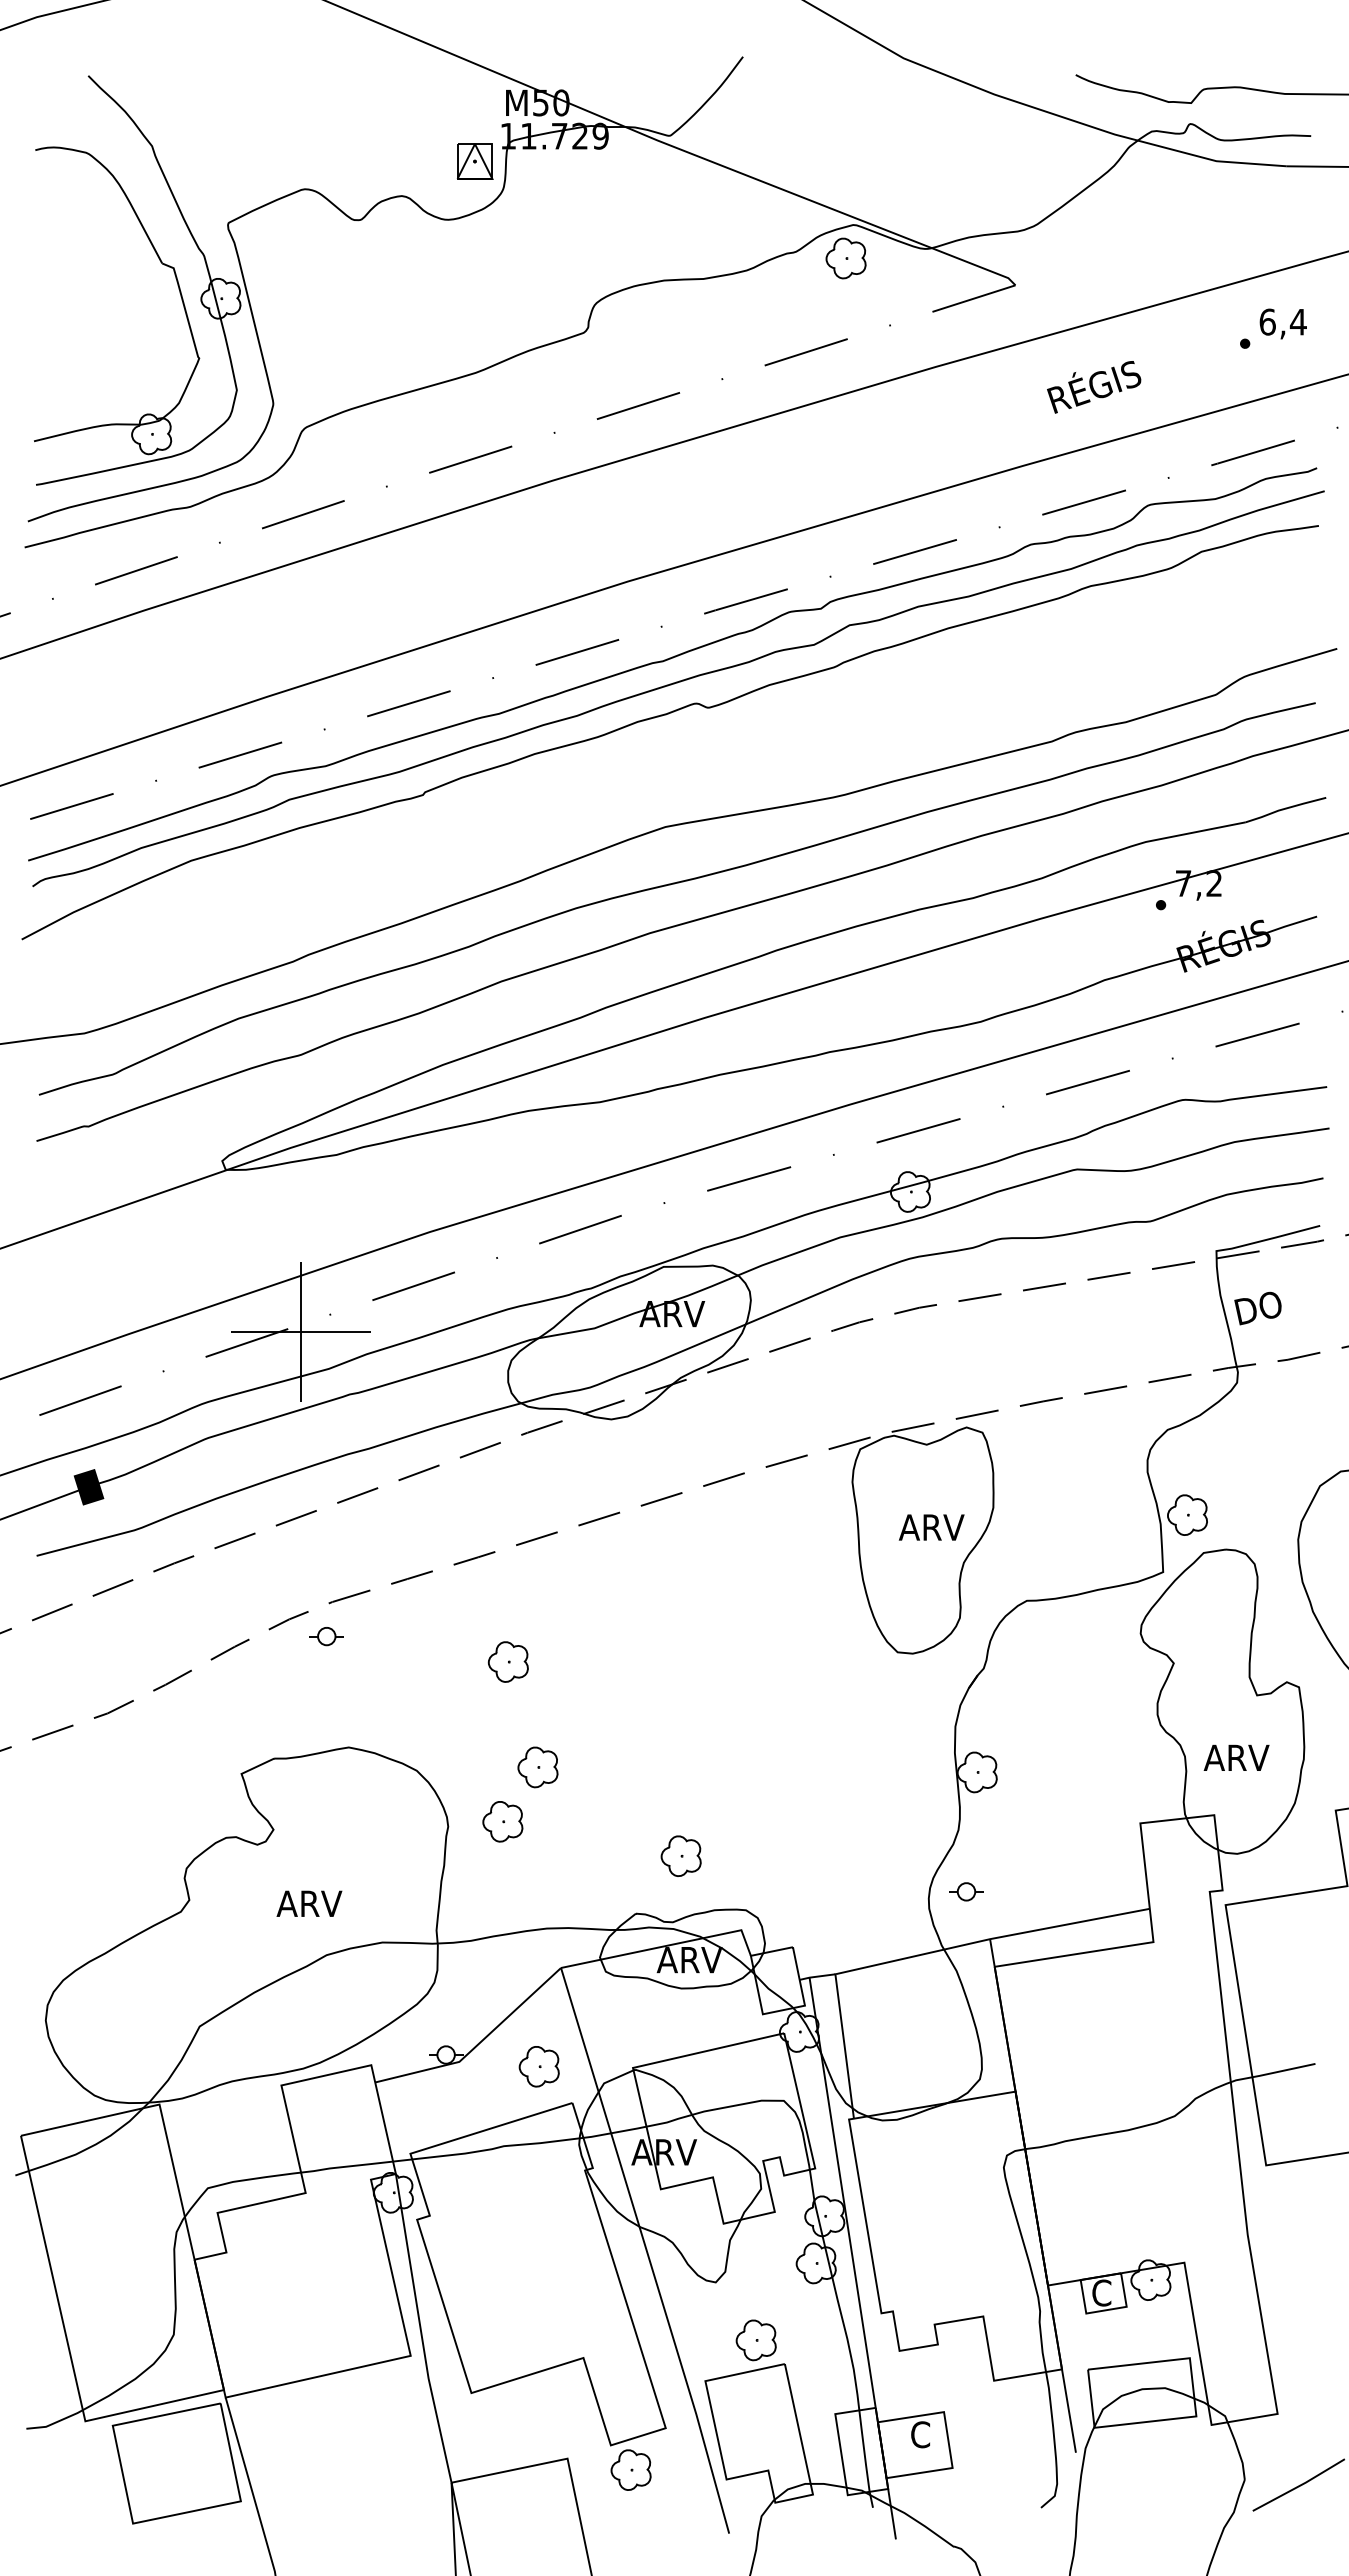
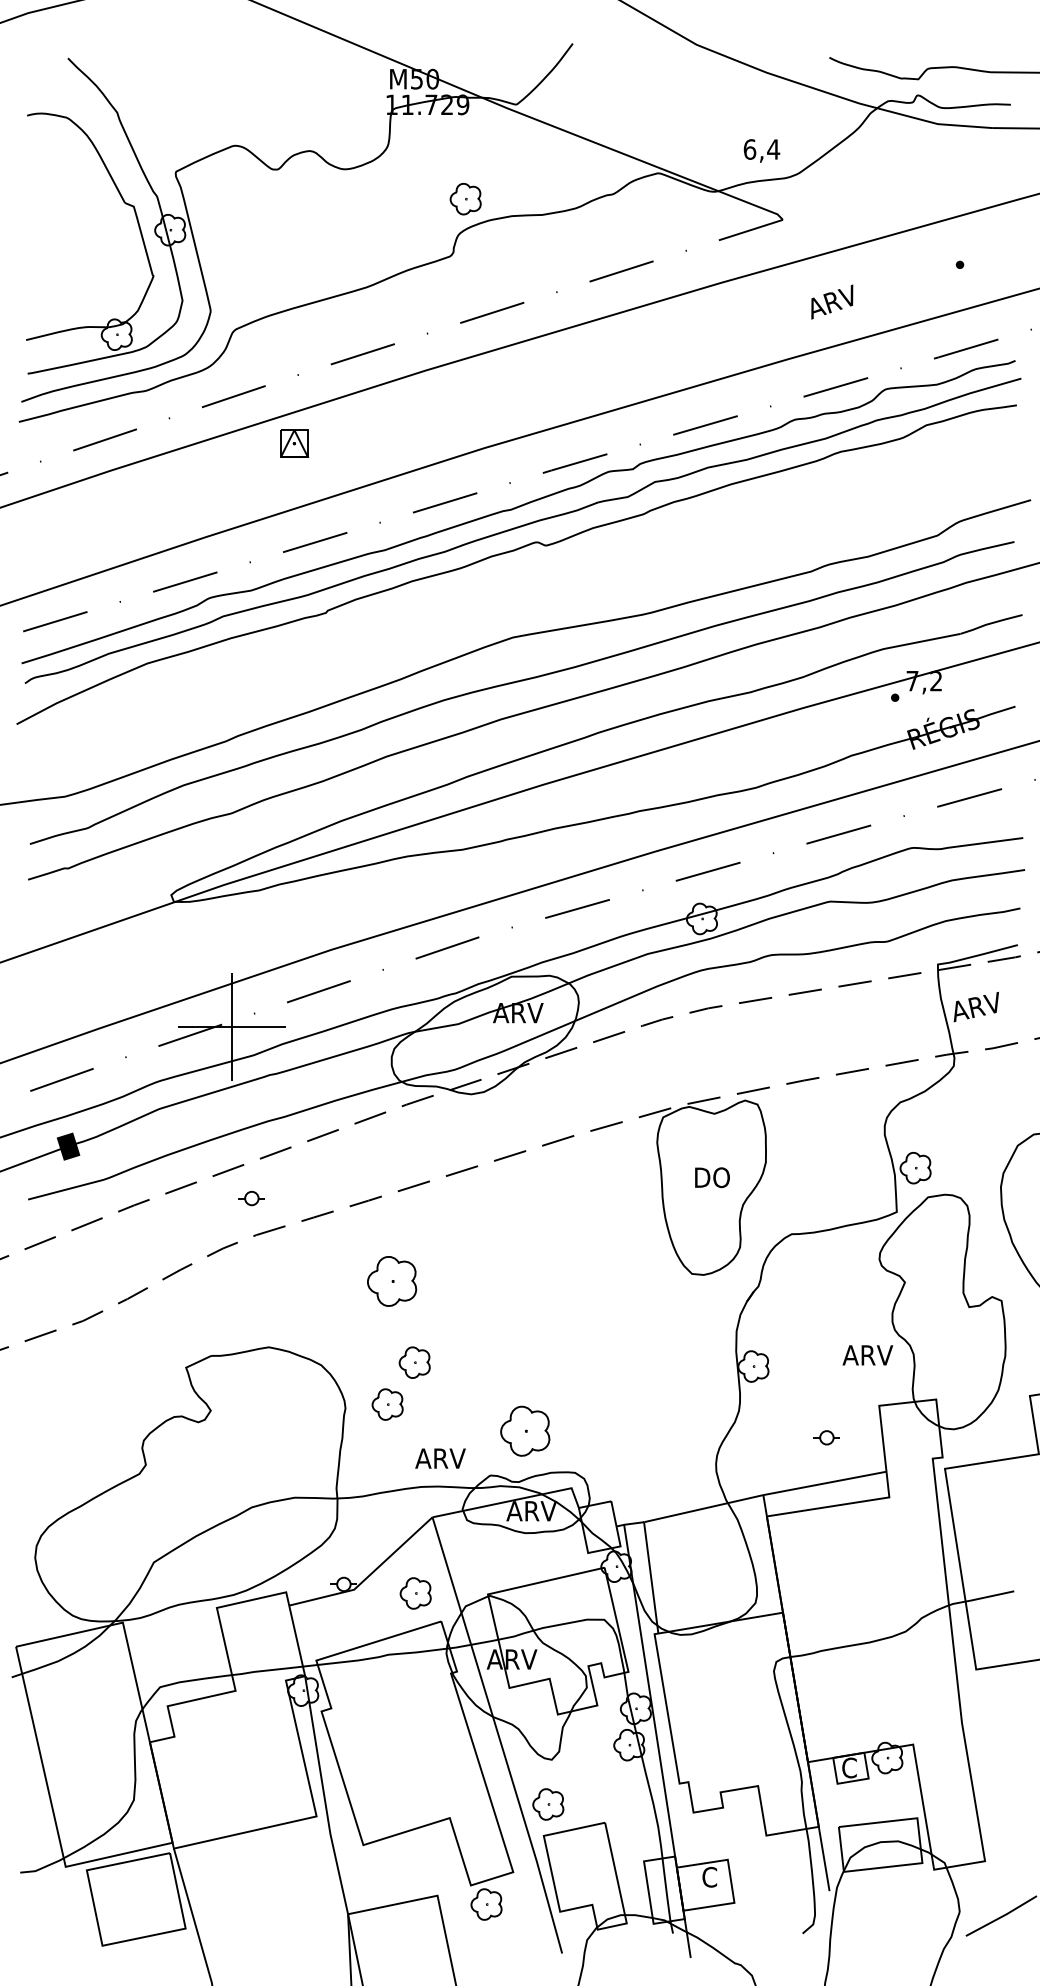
part: (474, 161) -> (294, 443), moved
part: (845, 258) -> (465, 199), moved
text: (1282, 323) -> (761, 150), moved
text: (1094, 387) -> (843, 298), RÉGIS -> ARV
text: (1264, 1305) -> (974, 1006), DO -> ARV
text: (931, 1527) -> (718, 1177), ARV -> DO
part: (326, 1636) -> (251, 1198), moved
part: (507, 1661) -> (391, 1281), size x1.6
text: (1236, 1757) -> (867, 1355), moved
part: (680, 1855) -> (524, 1430), size x1.6
part: (966, 1891) -> (826, 1437), moved
text: (309, 1903) -> (440, 1458), moved
part: (755, 2340) -> (547, 1804), moved

